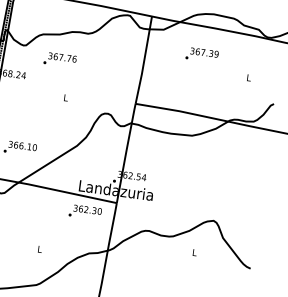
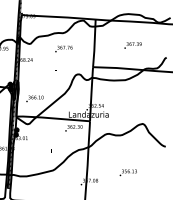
text: (201, 54) -> (132, 45), moved
text: (59, 58) -> (63, 48), moved

